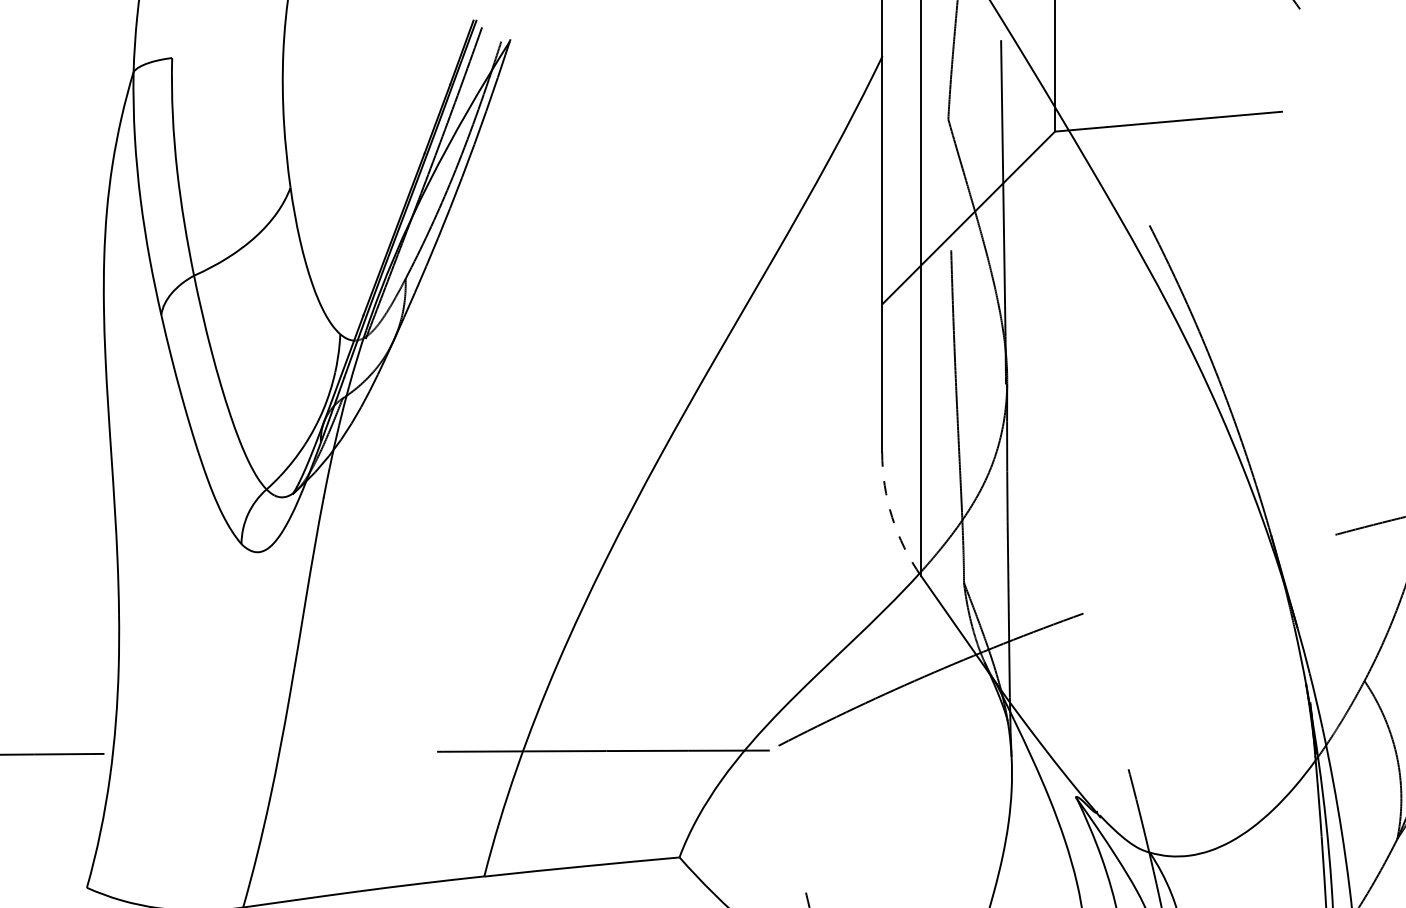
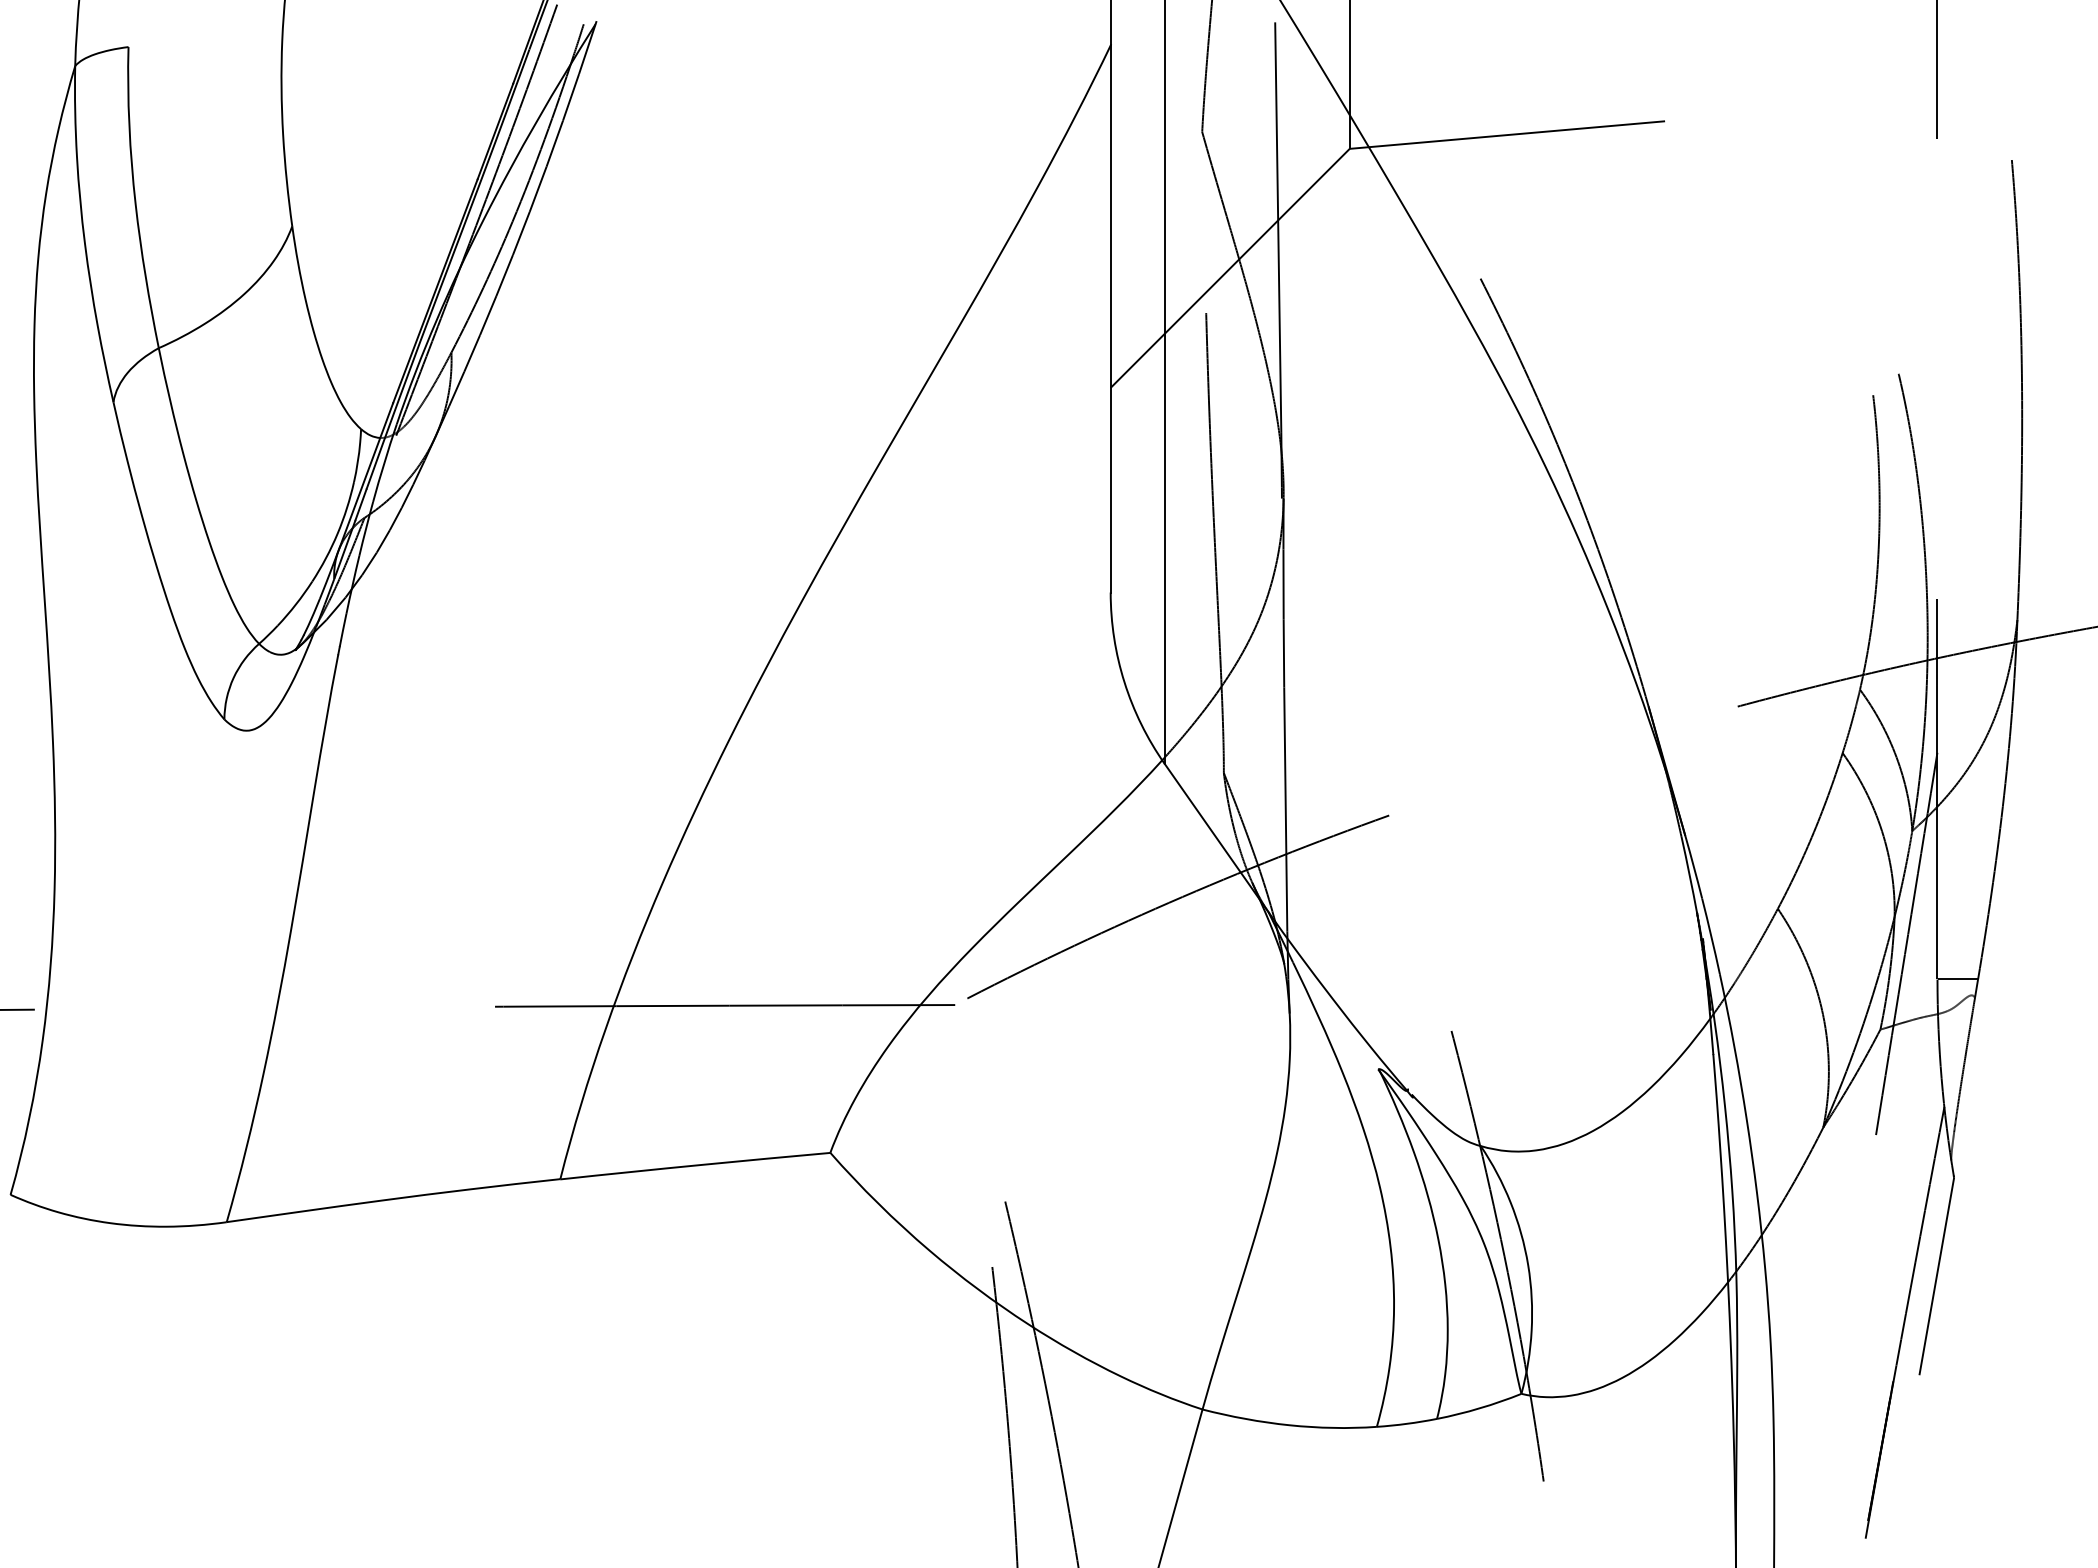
arc: (892, 517) -> (1124, 682), dashed -> solid

